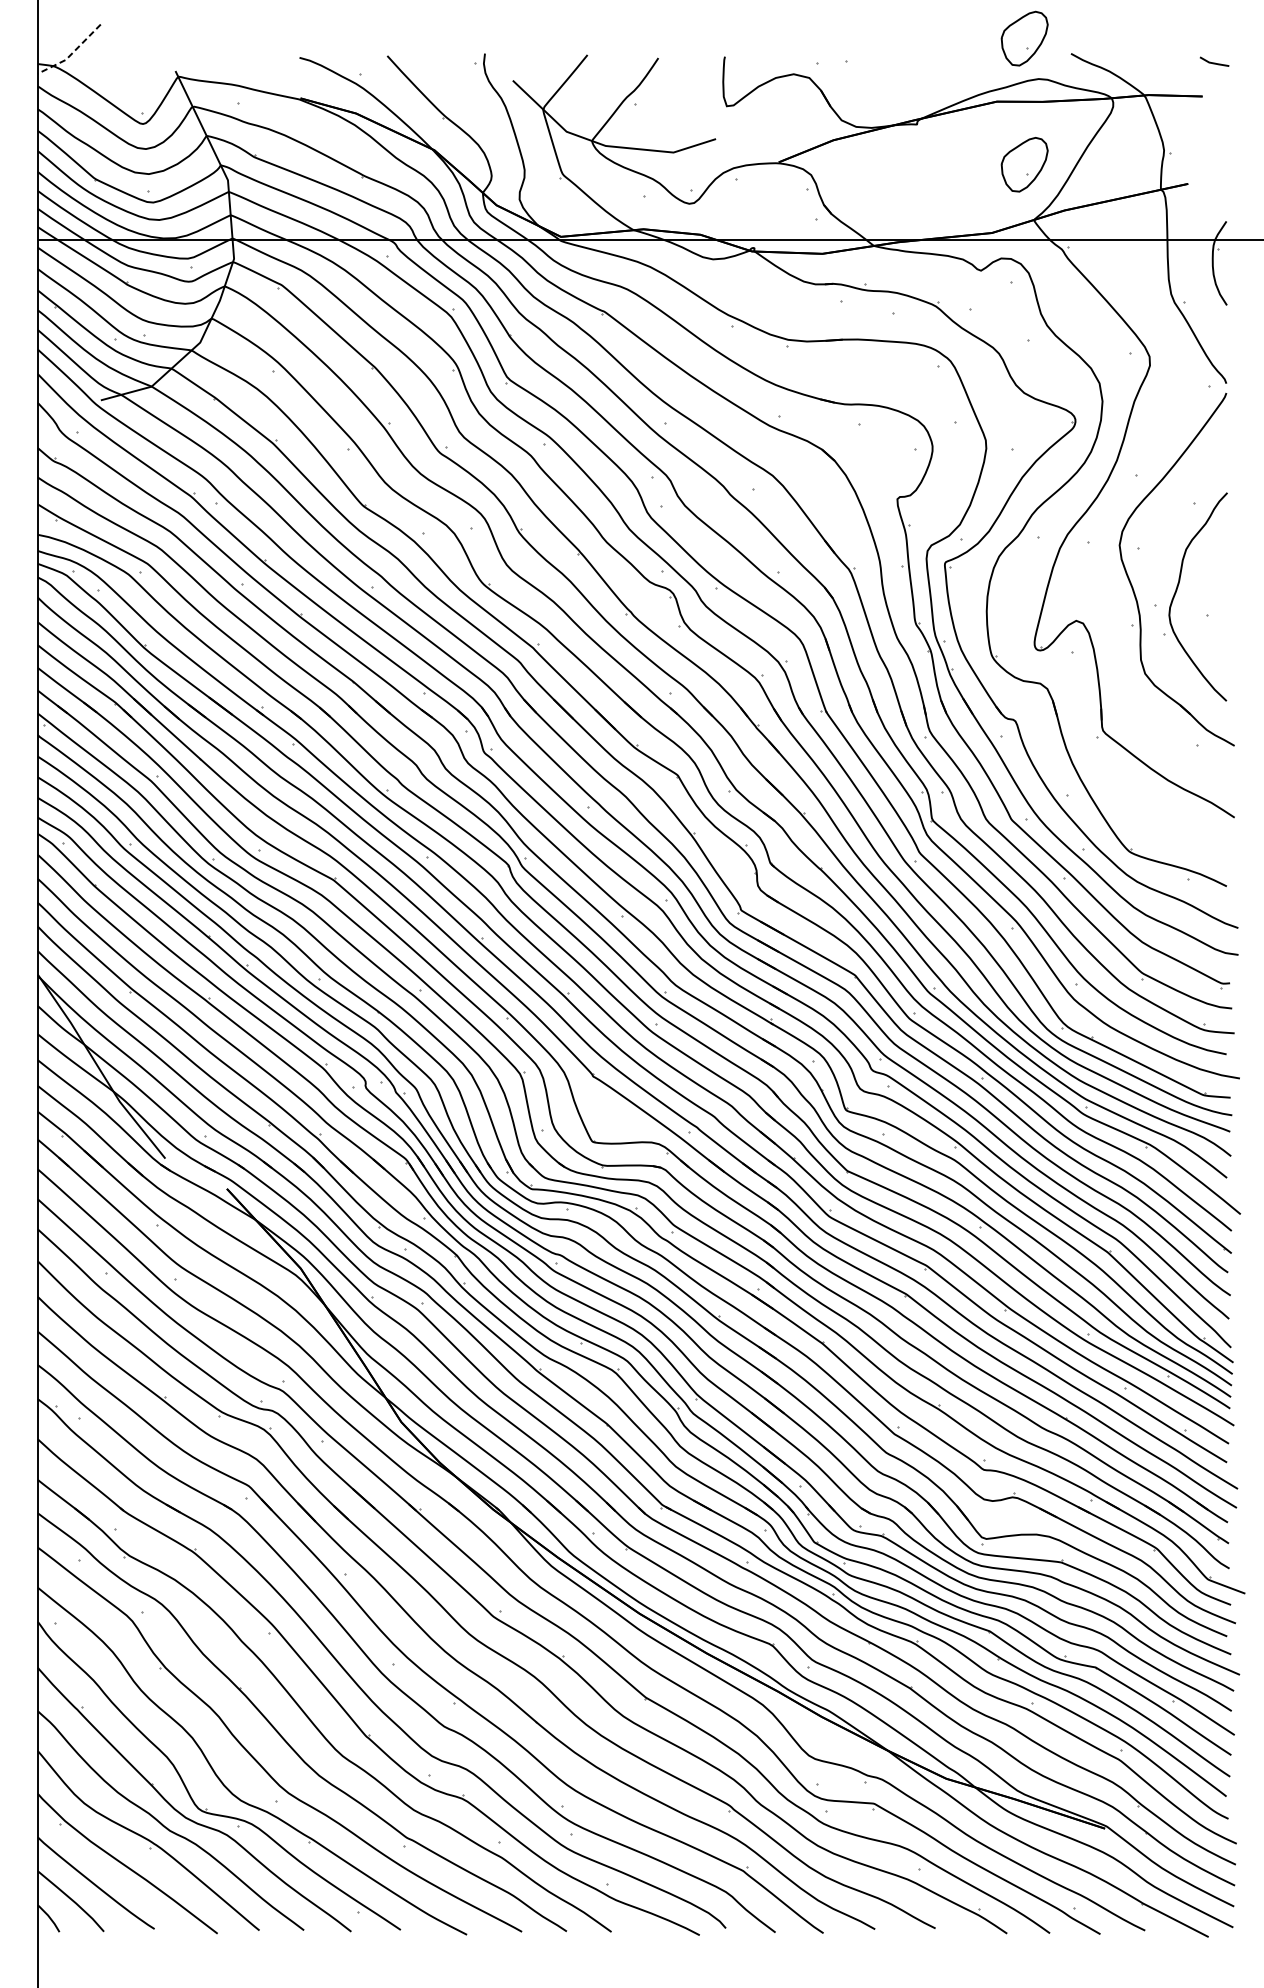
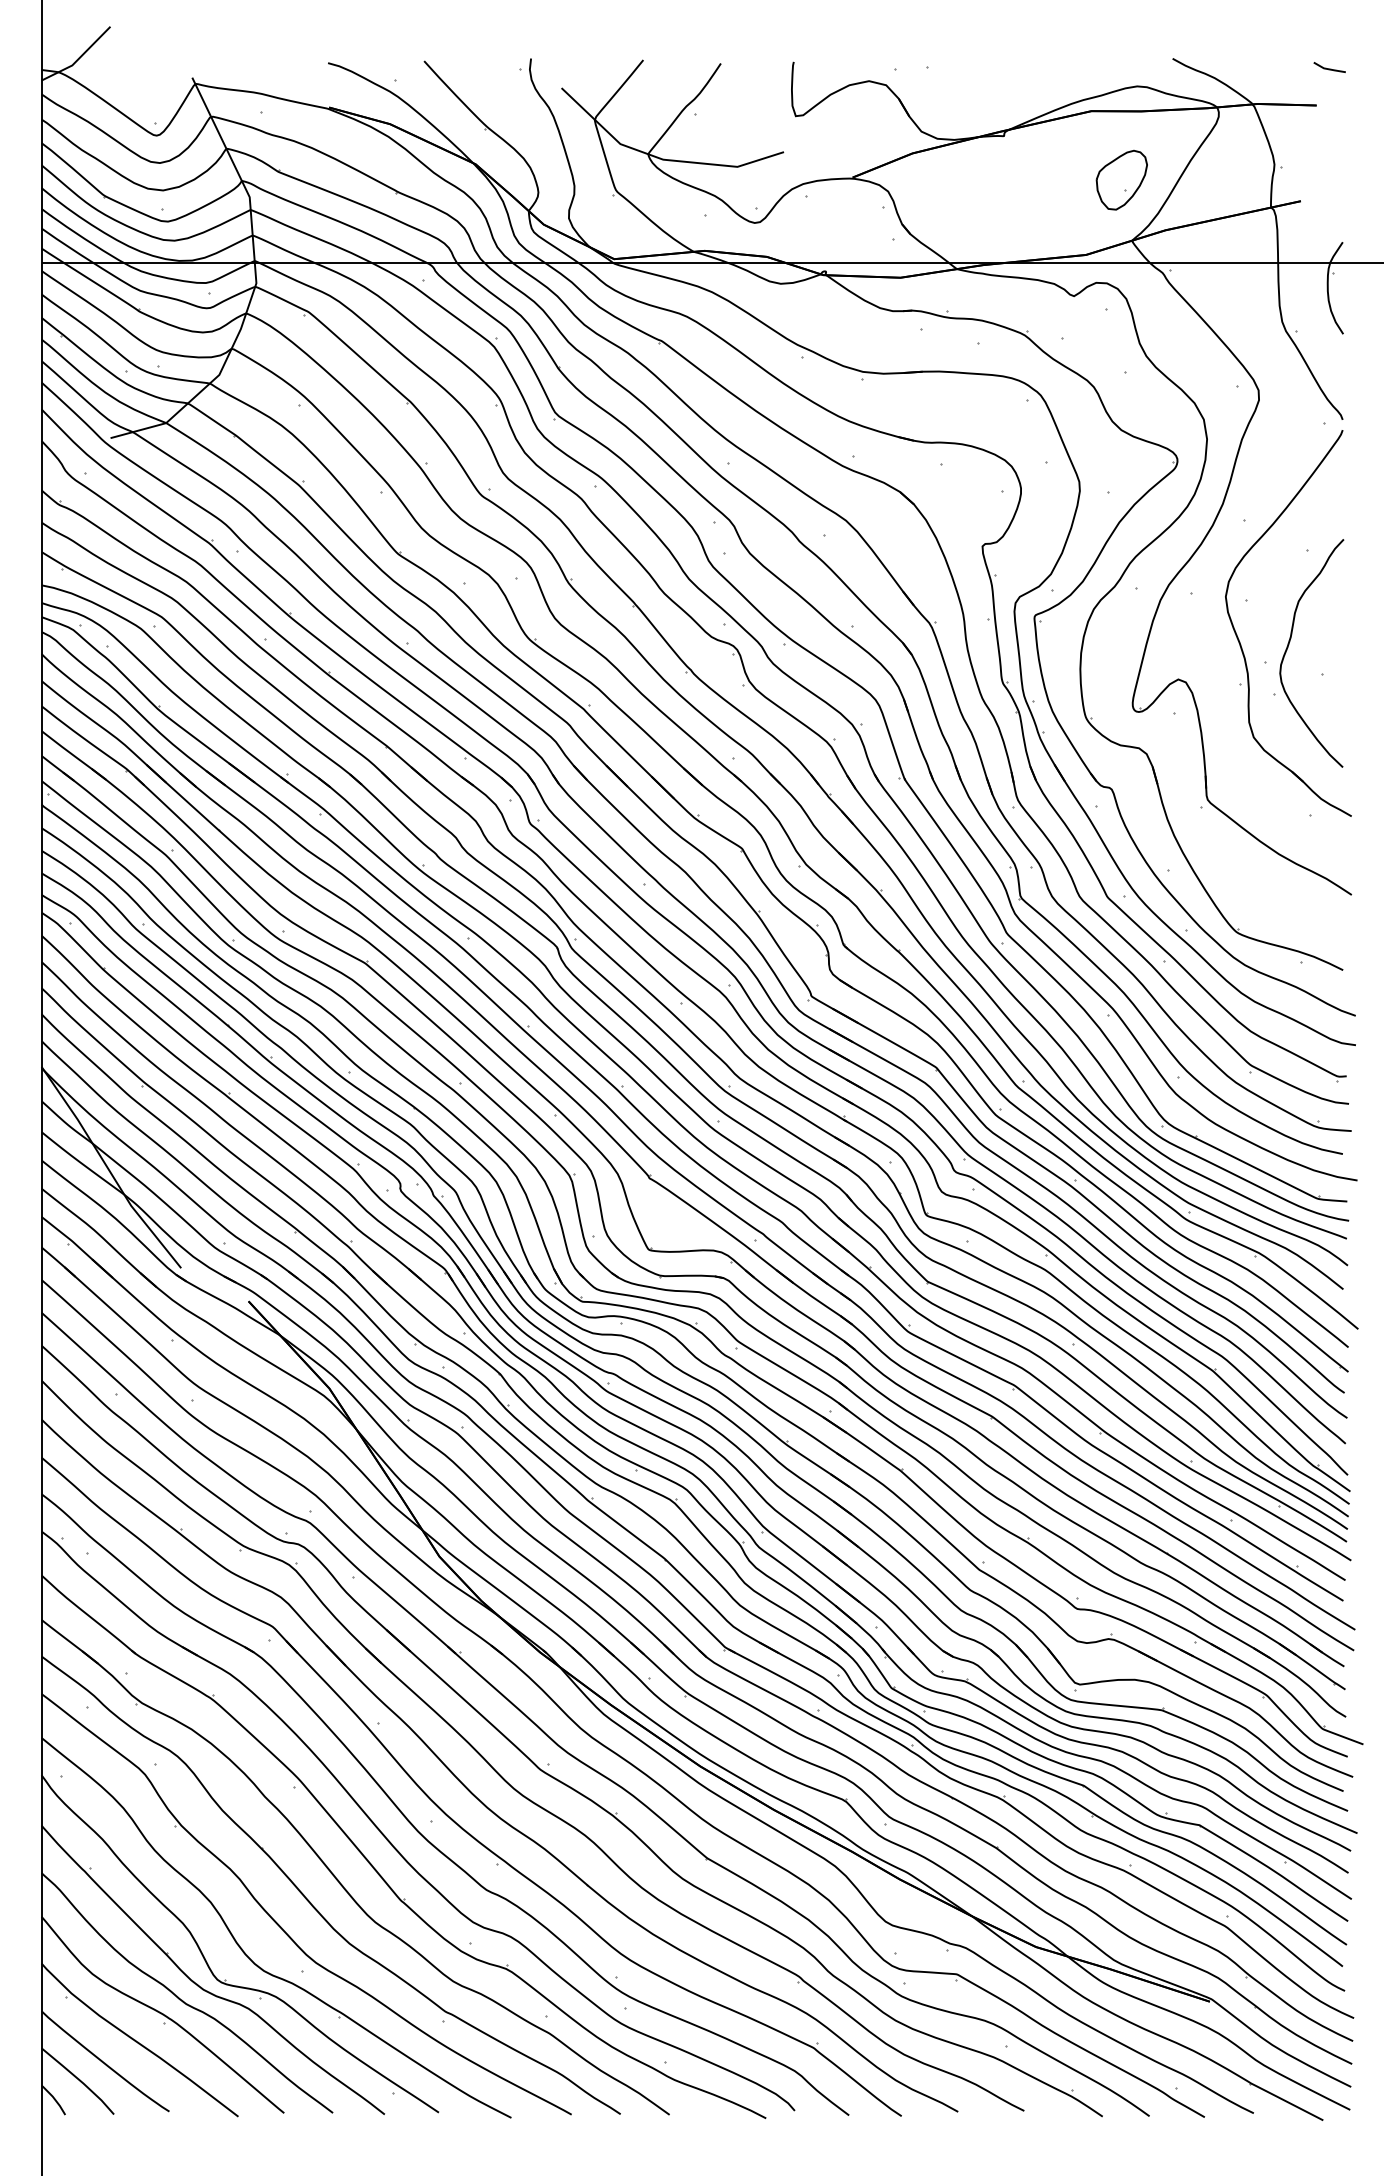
part: (1024, 38) -> (1121, 41), removed
line: (71, 54) -> (78, 59), dashed -> solid

